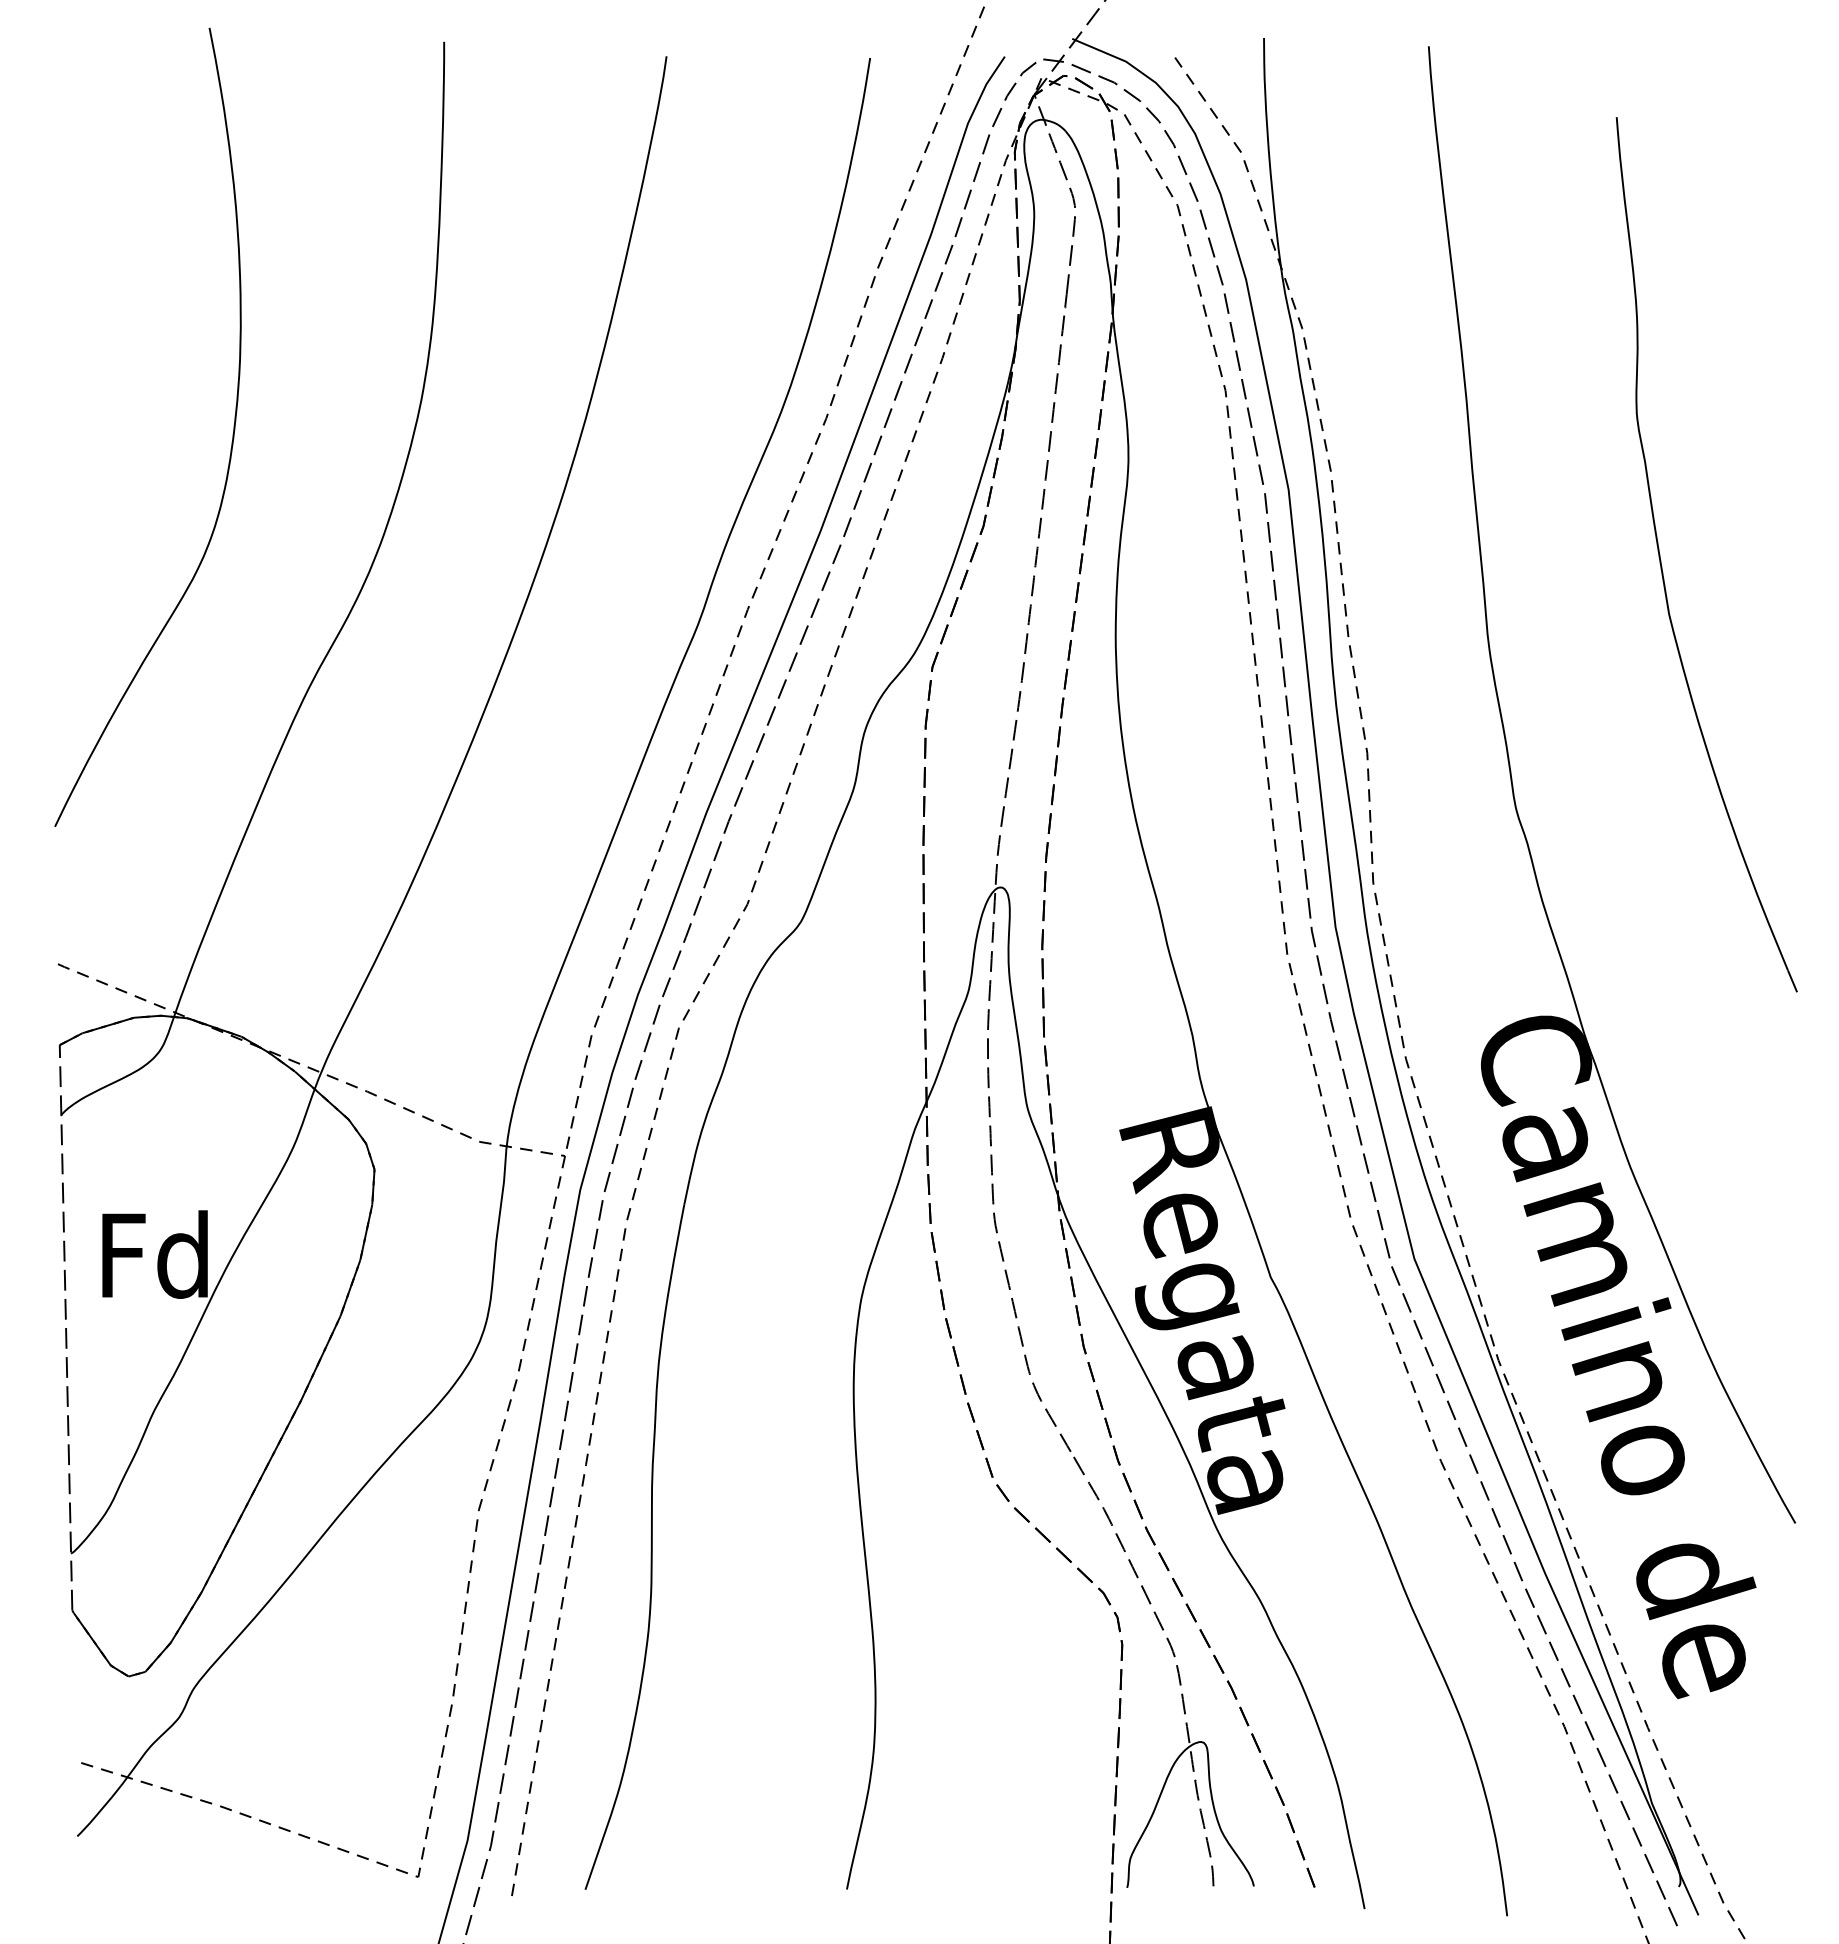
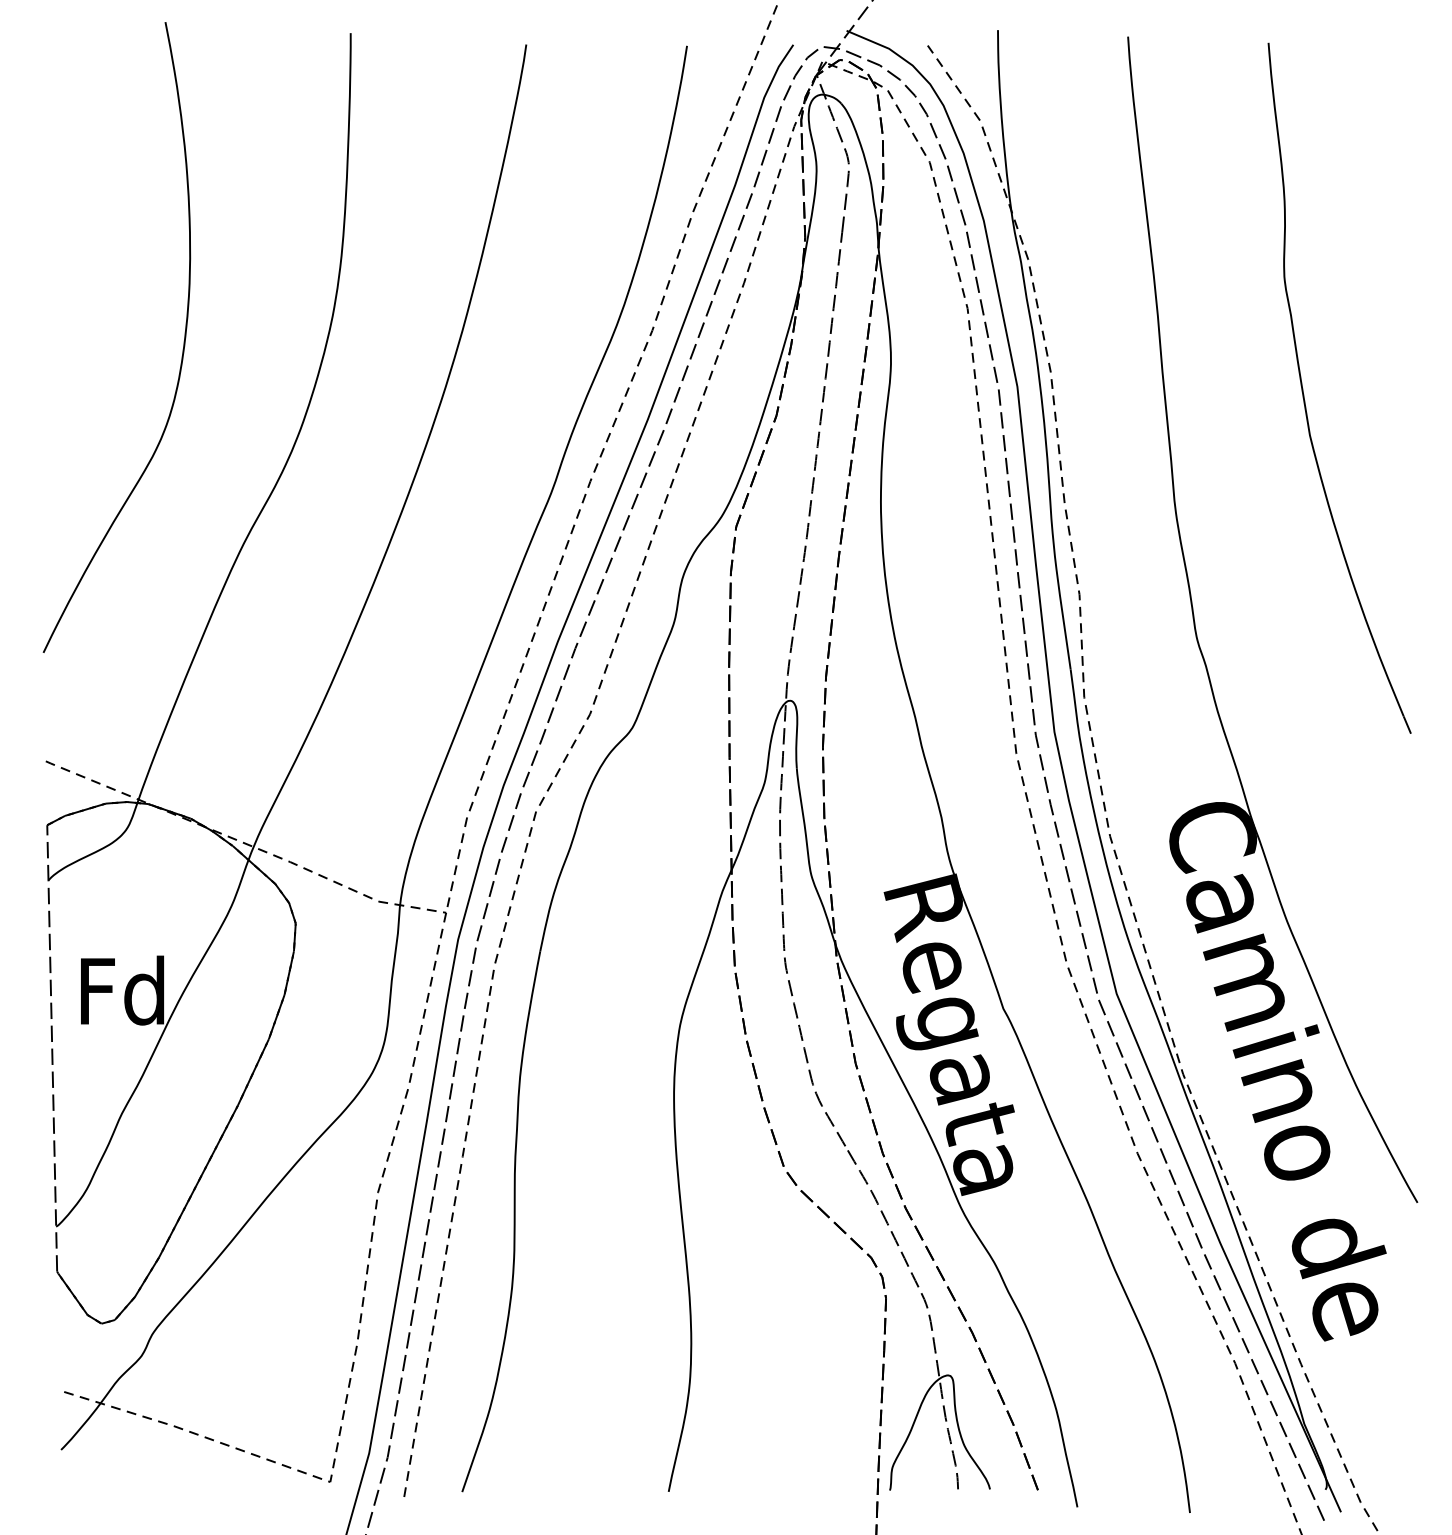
part: (1661, 560) -> (1303, 392), moved

